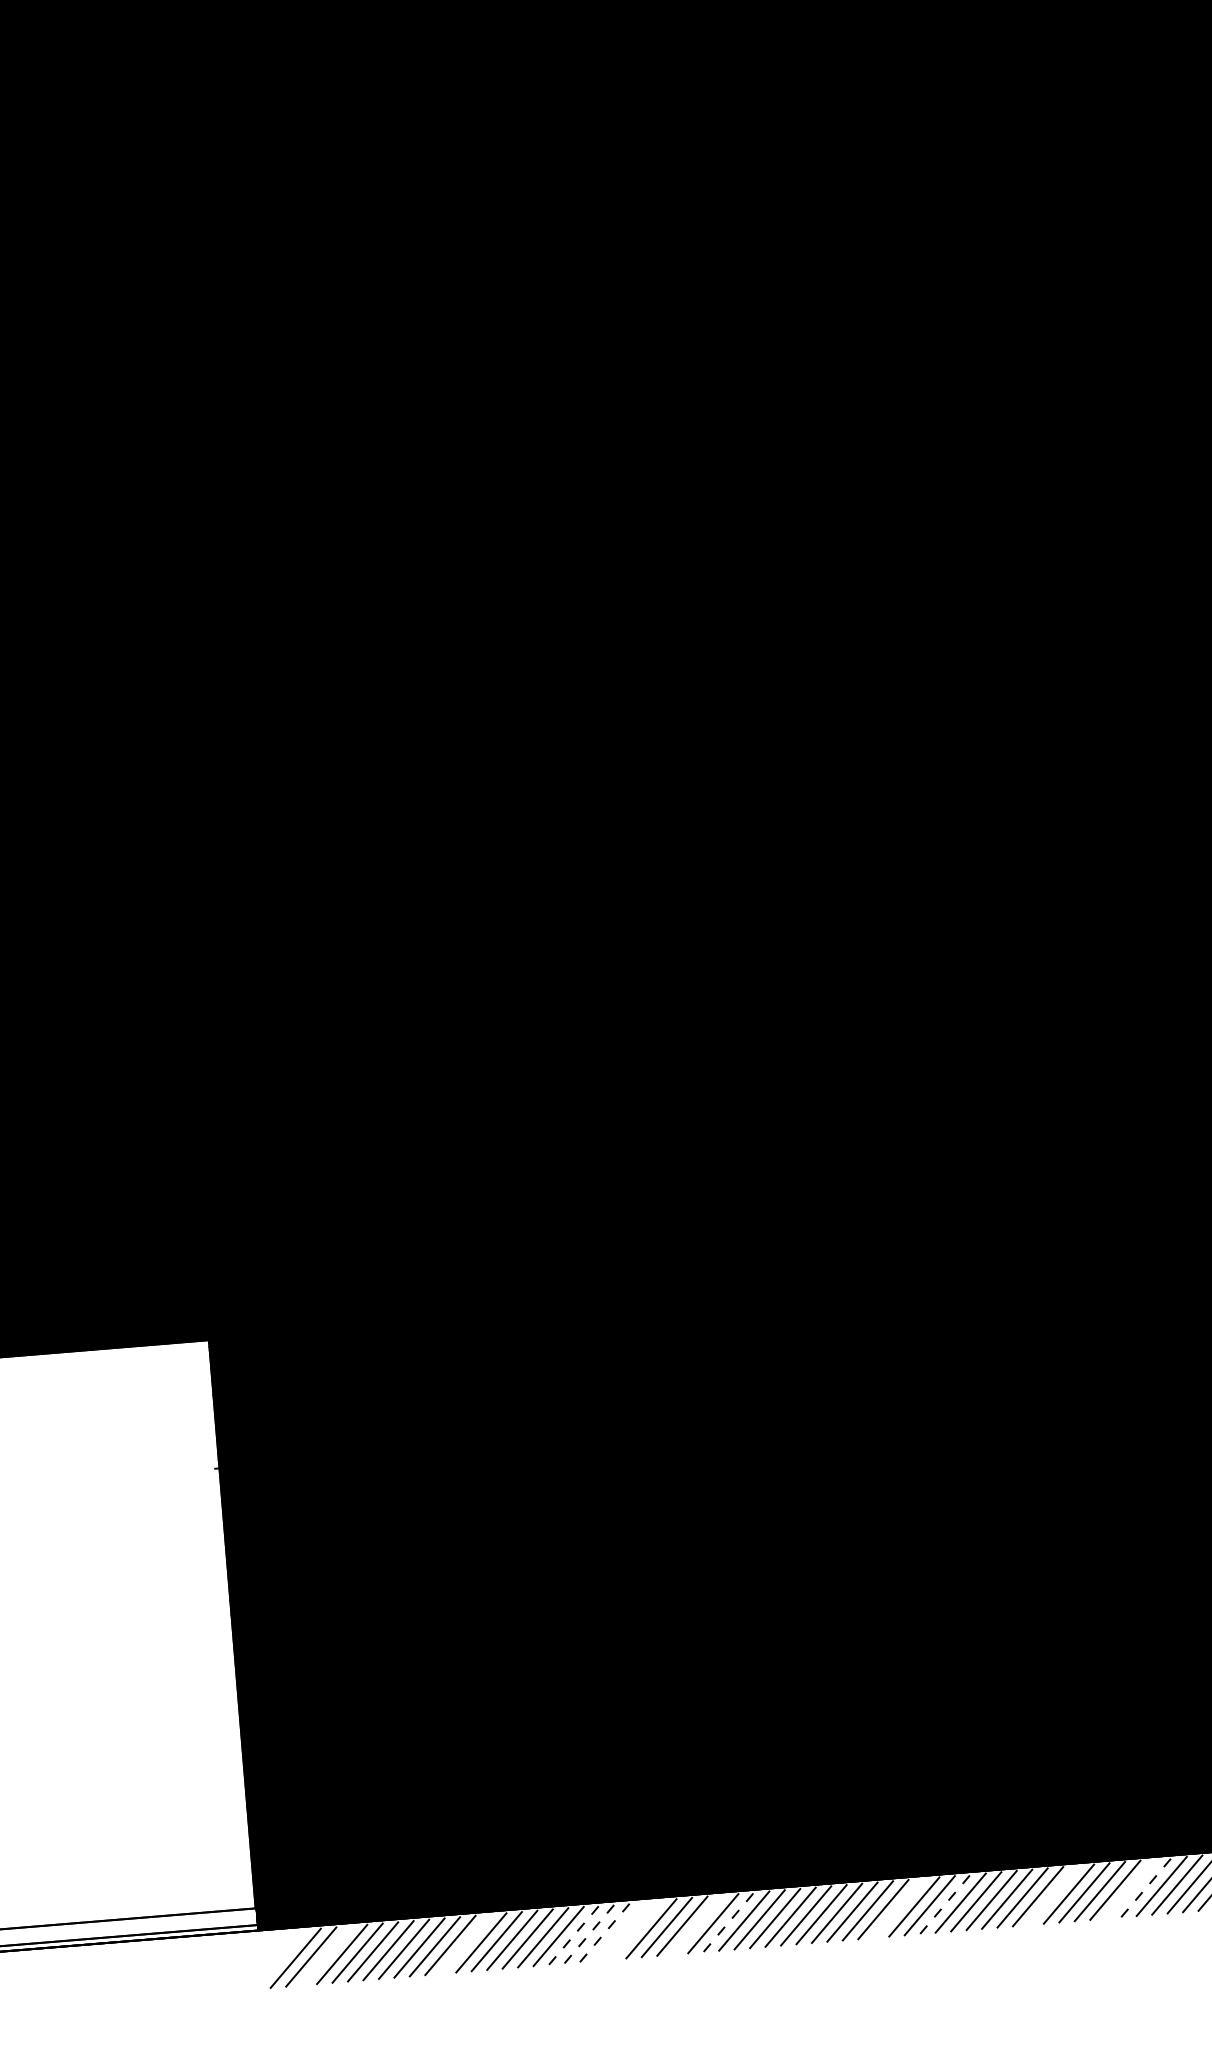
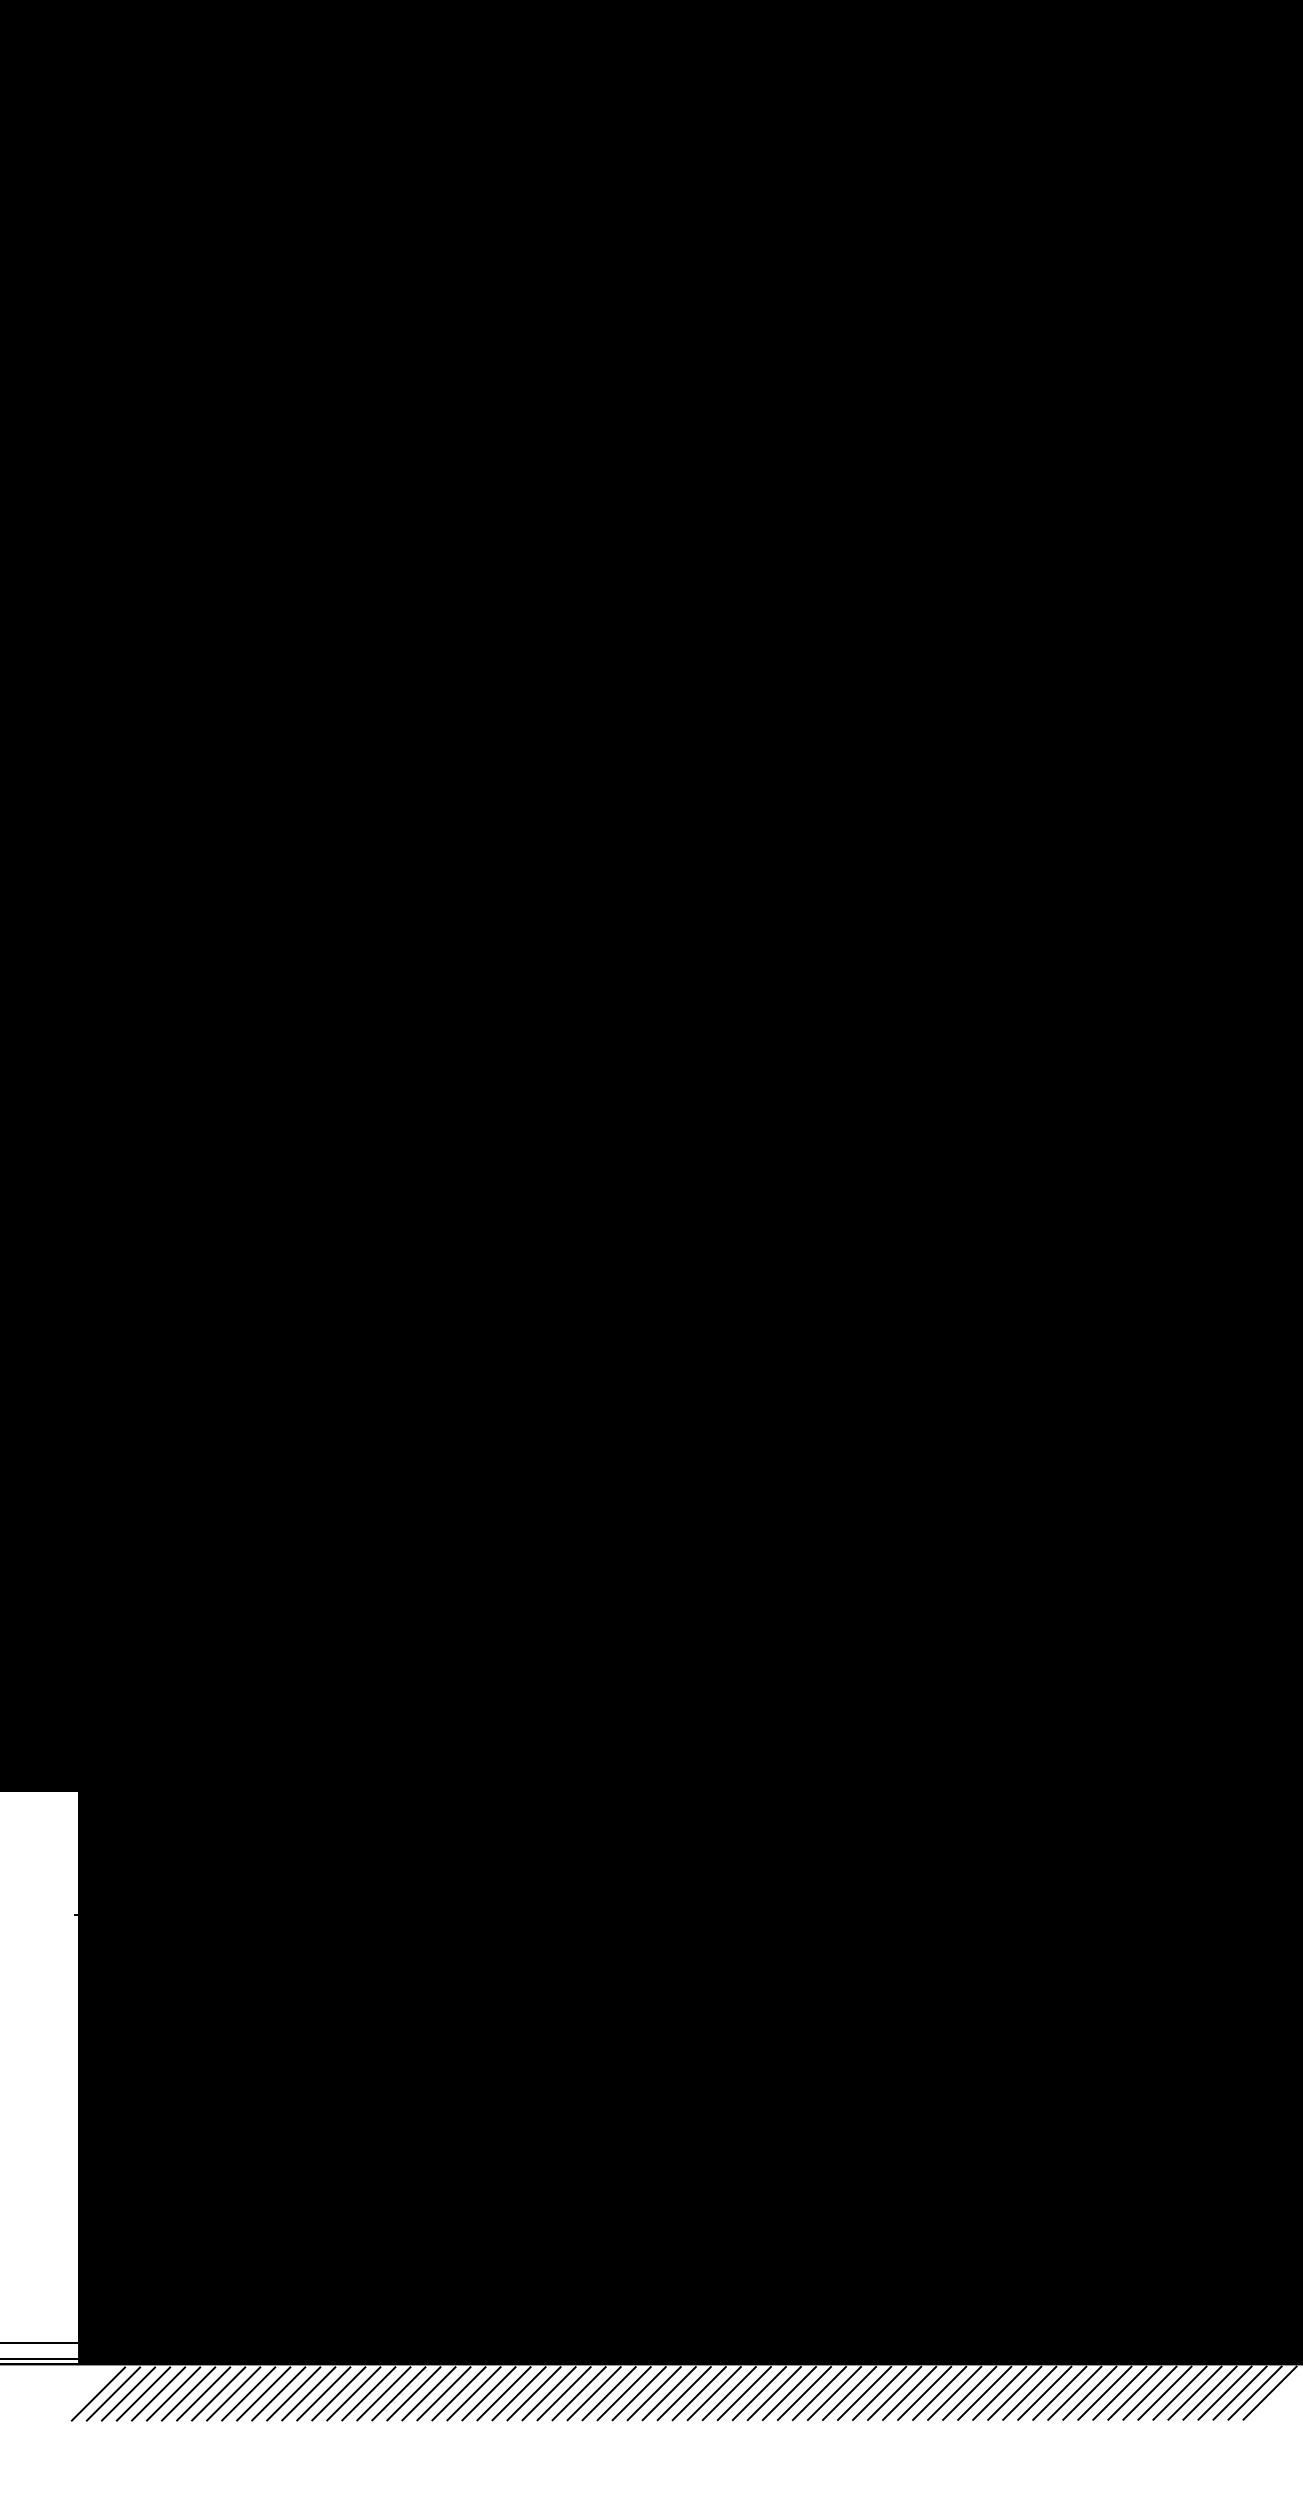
line: (1146, 1887) -> (939, 2393), dashed -> solid
line: (1130, 1888) -> (924, 2392), added
line: (1053, 1895) -> (849, 2393), added
line: (945, 1904) -> (744, 2393), dashed -> solid
line: (898, 1908) -> (698, 2393), added
line: (729, 1922) -> (534, 2393), dashed -> solid
line: (697, 1924) -> (503, 2393), added
line: (635, 1929) -> (443, 2393), added
line: (620, 1931) -> (428, 2393), added
line: (604, 1932) -> (413, 2393), dashed -> solid
line: (589, 1933) -> (398, 2393), dashed -> solid
line: (573, 1934) -> (383, 2393), dashed -> solid
line: (465, 1943) -> (278, 2393), added
line: (326, 1955) -> (143, 2393), added
line: (280, 1959) -> (98, 2393), added

